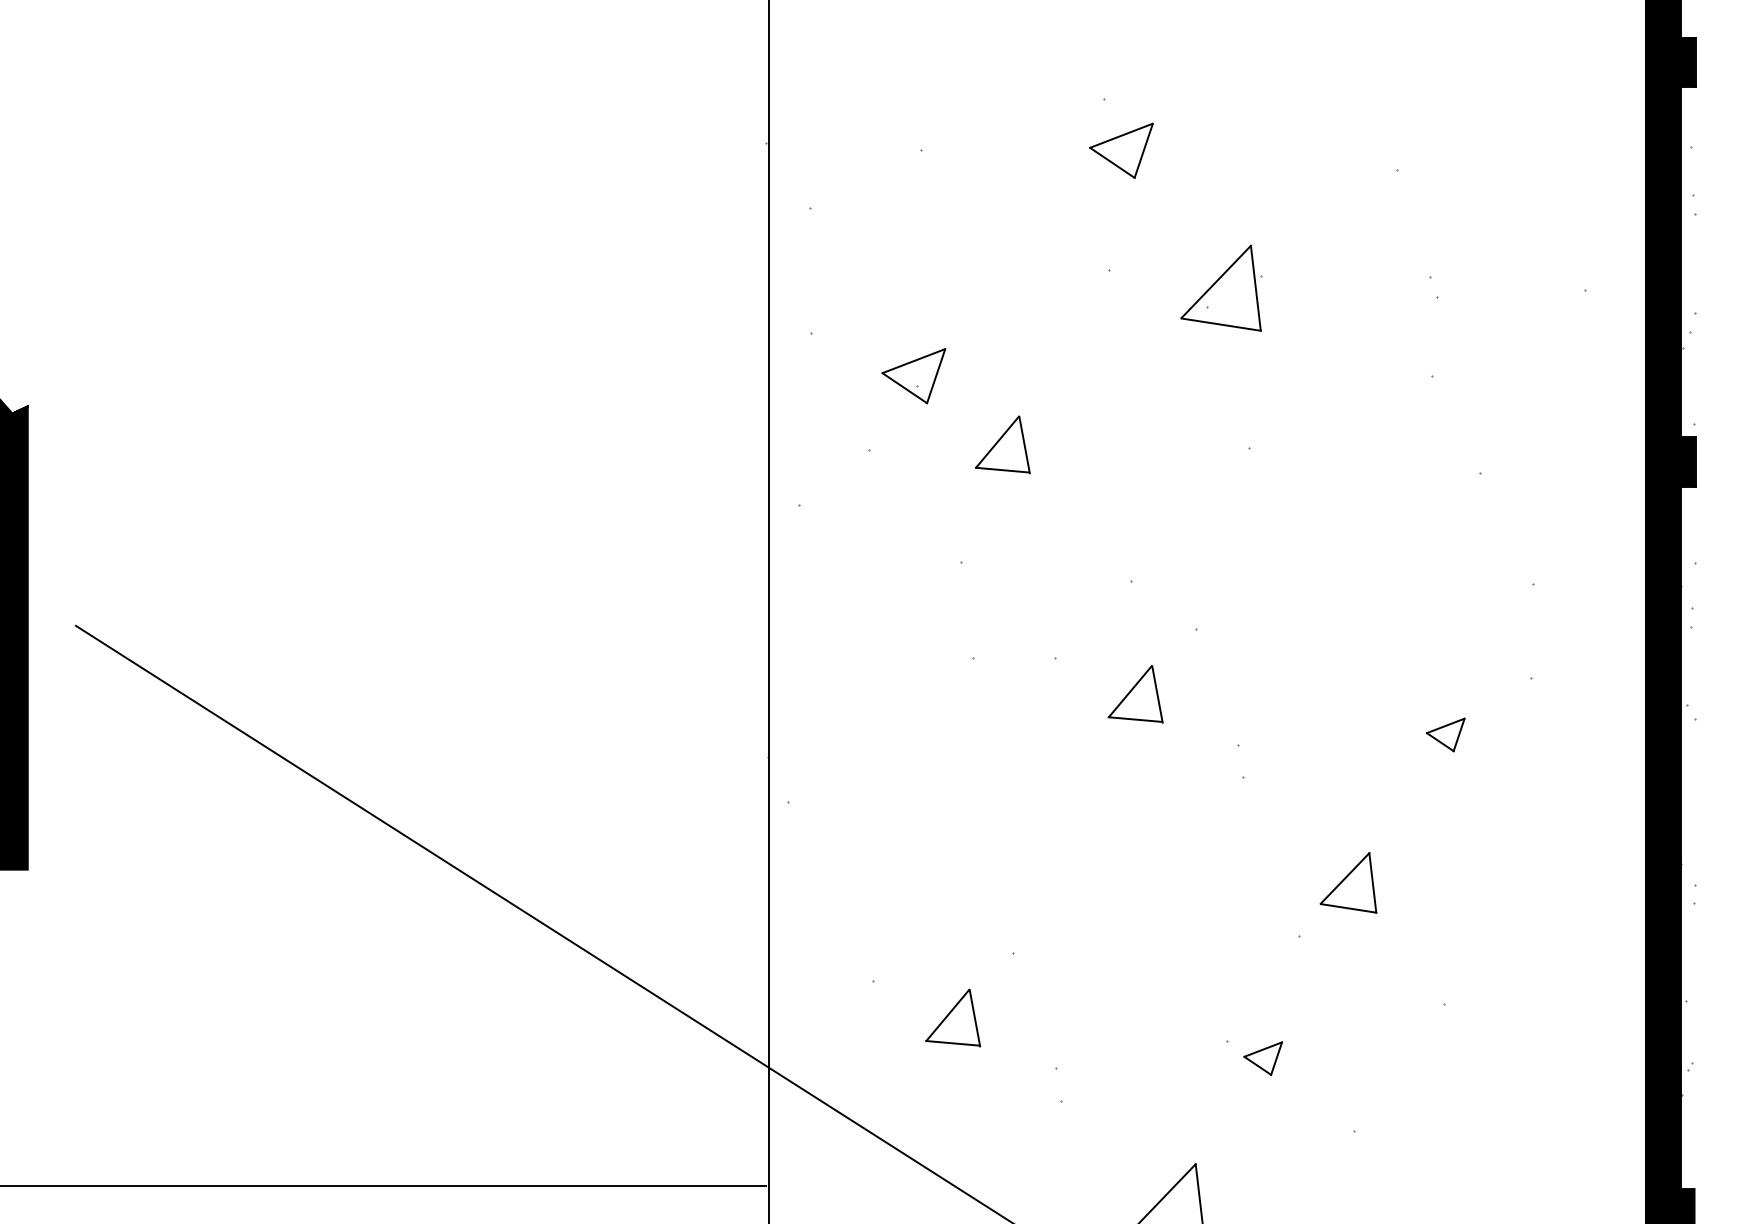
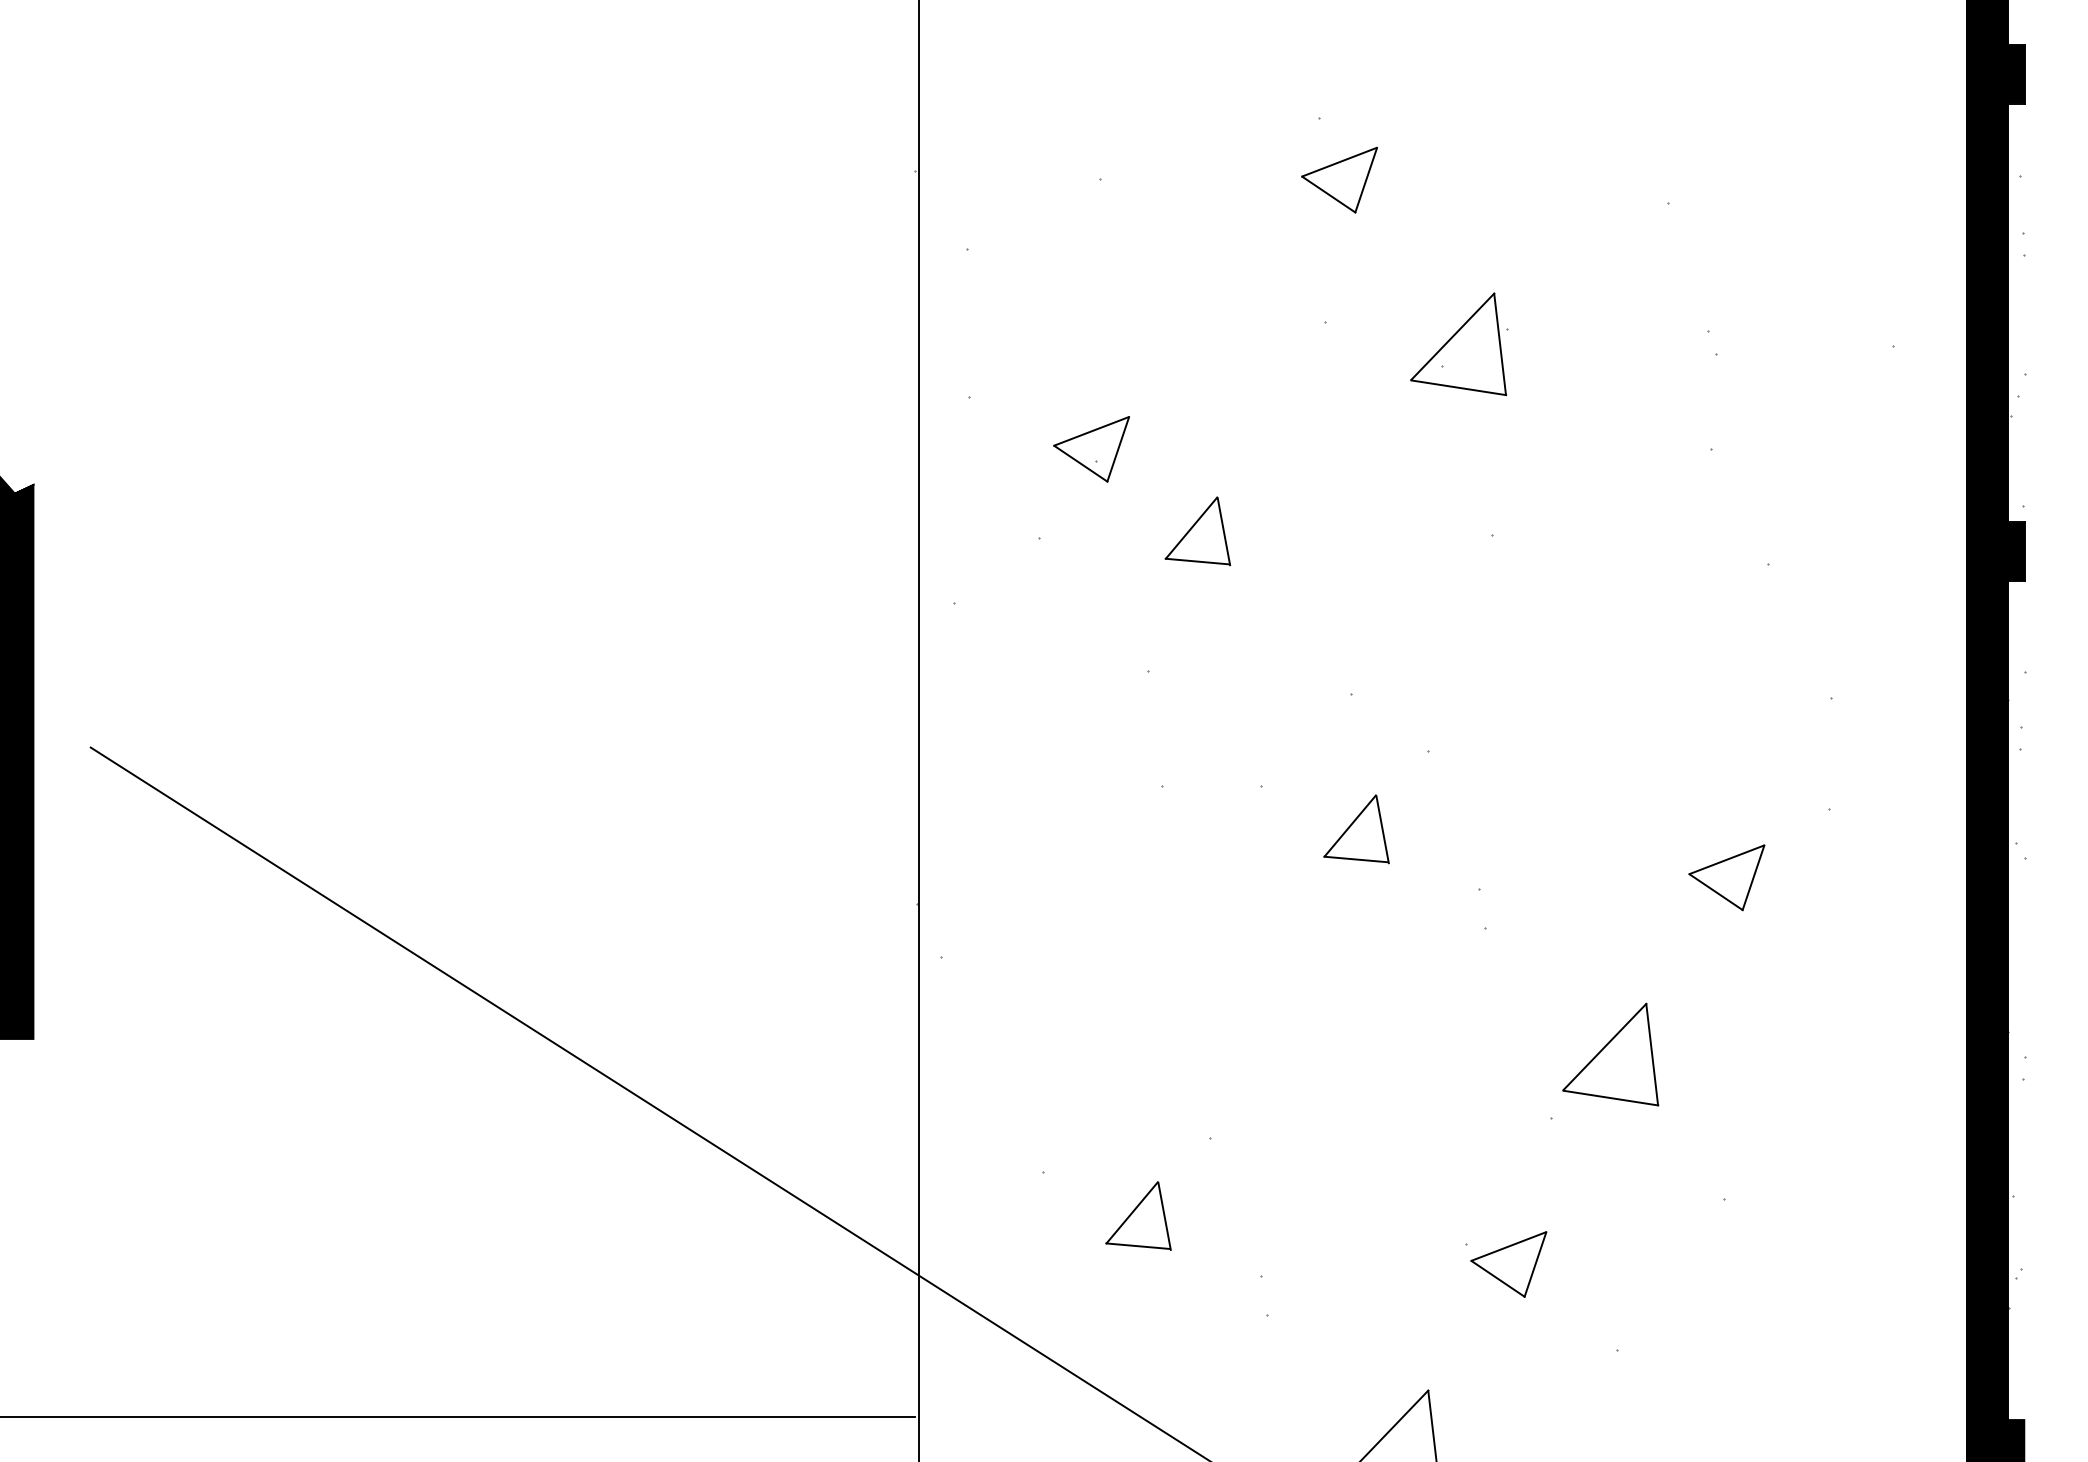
part: (1445, 734) -> (1726, 877), size x1.67
part: (1348, 882) -> (1610, 1054), size x1.43
part: (1262, 1058) -> (1508, 1264), size x1.67

